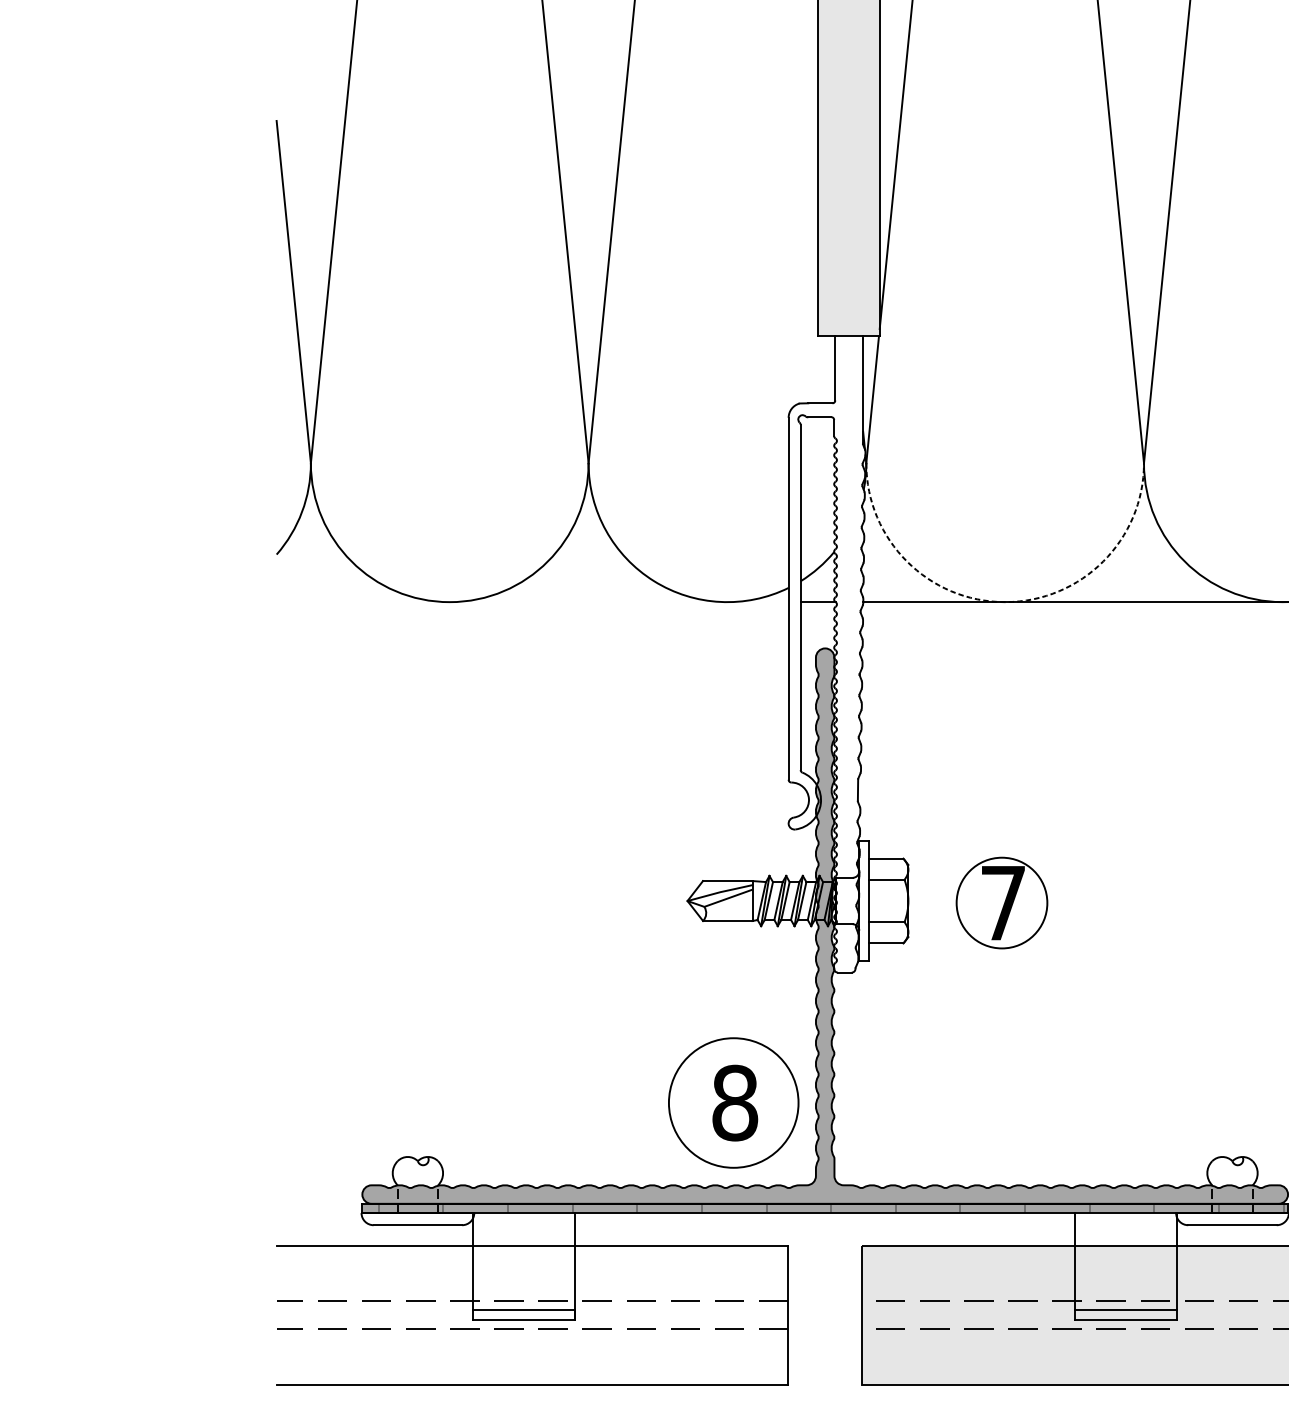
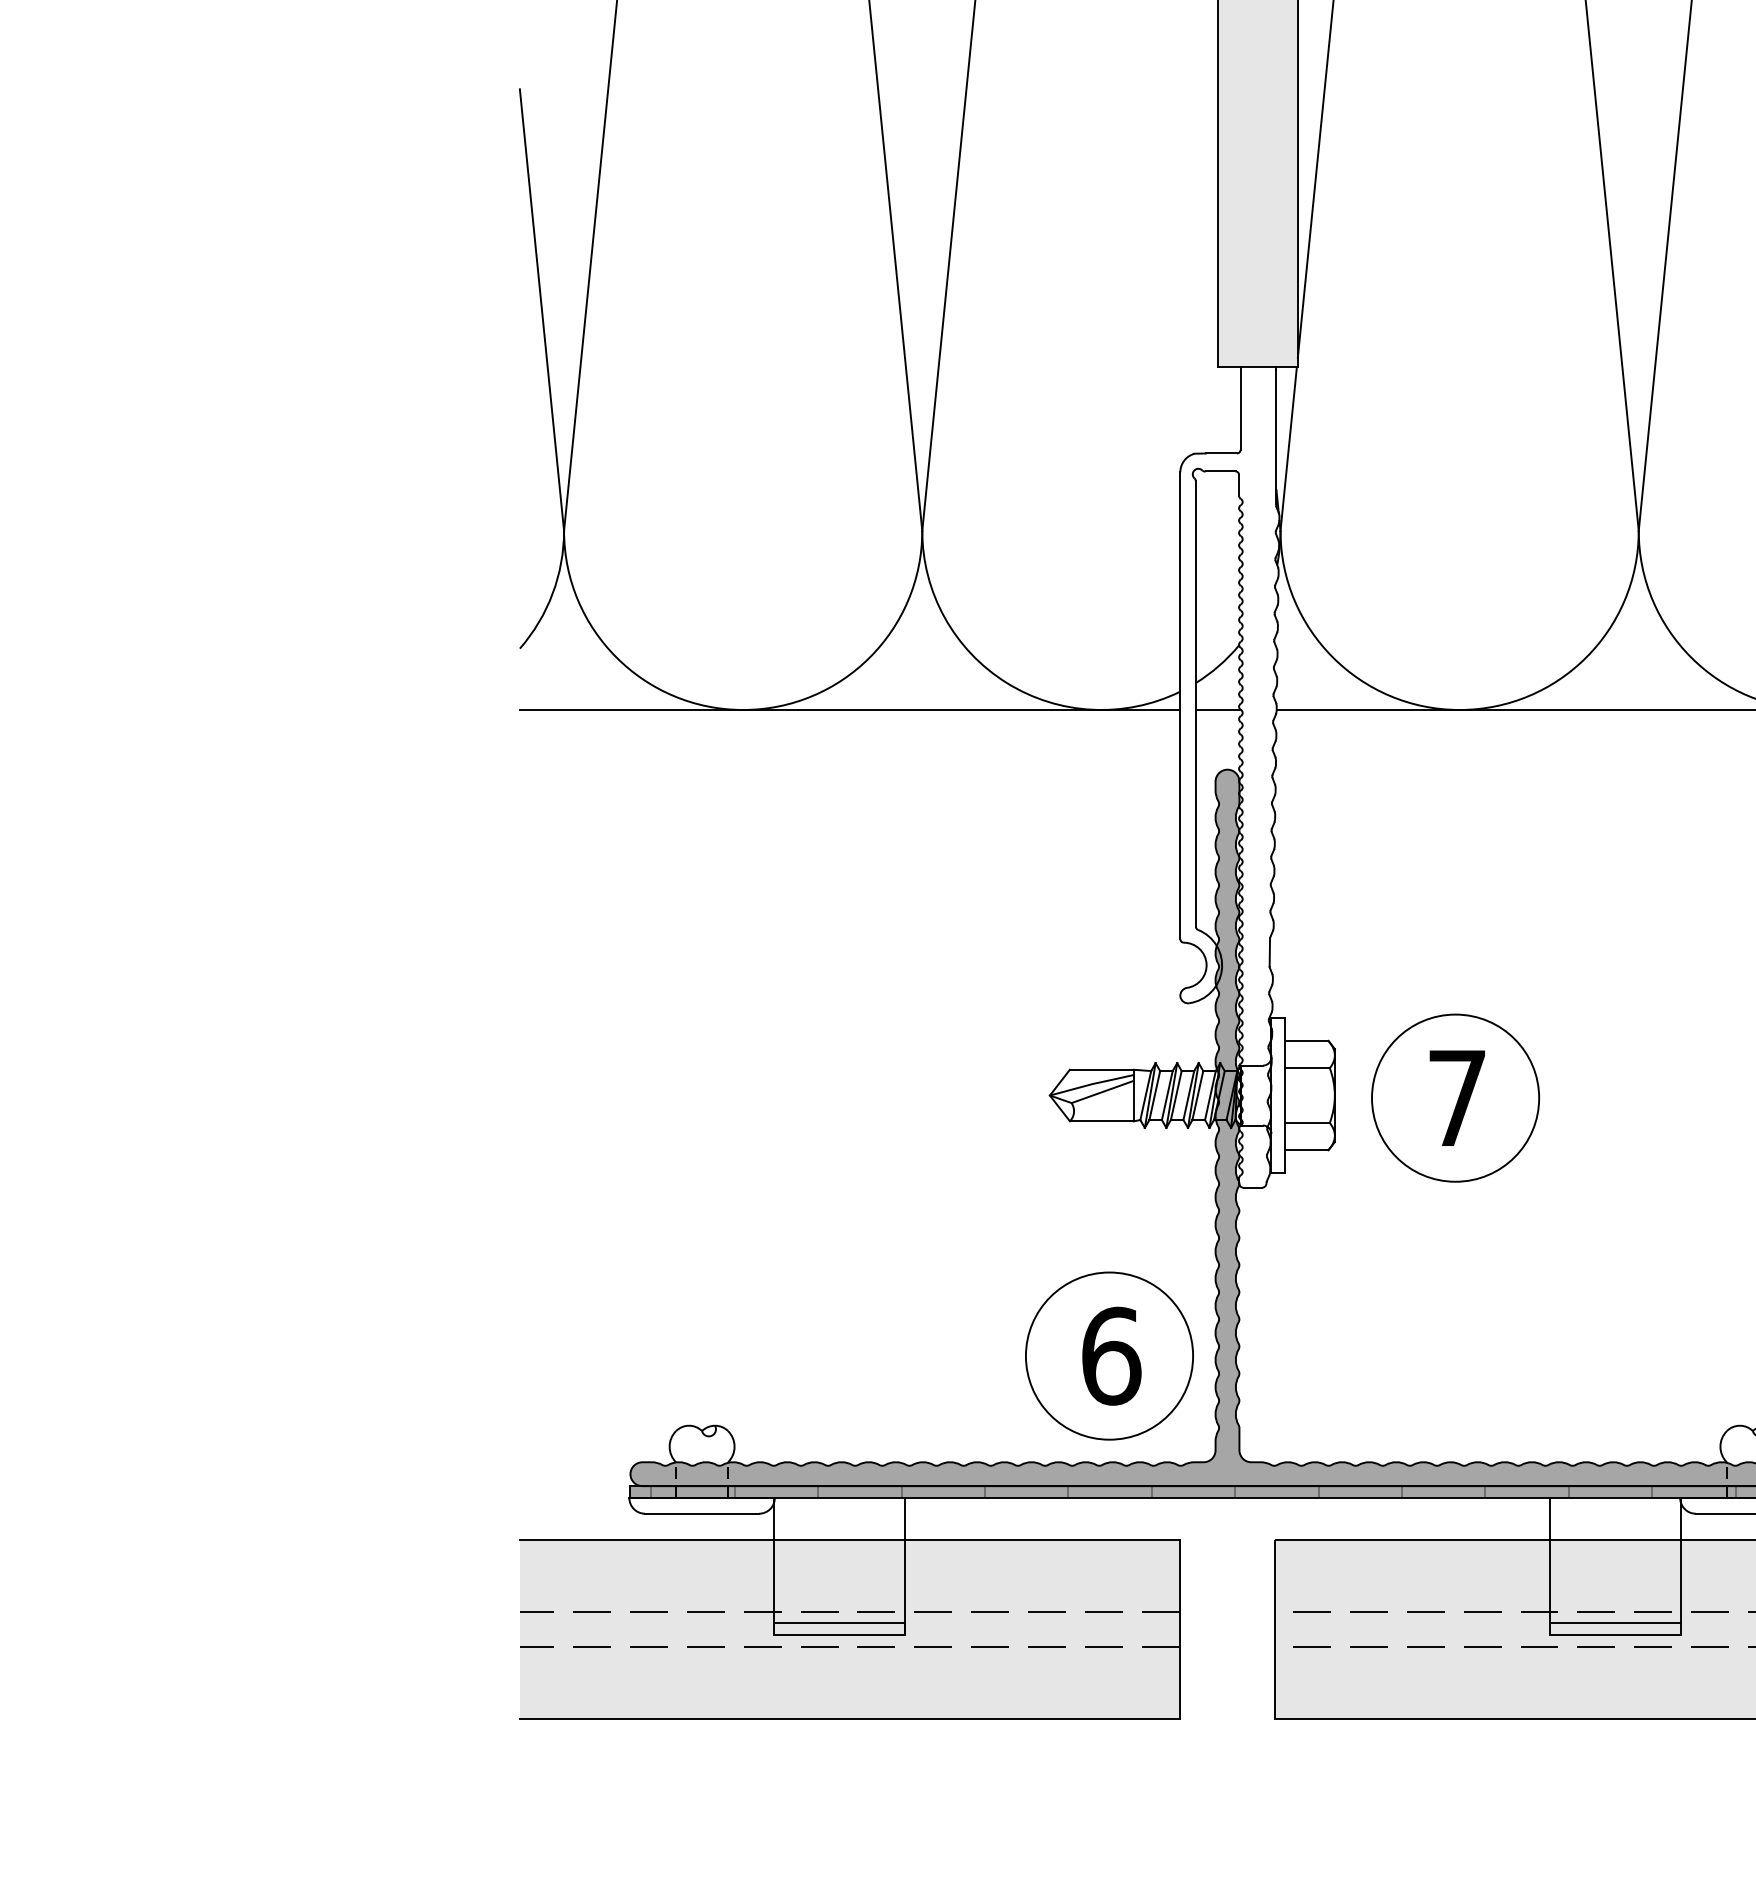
line: (532, 601) -> (849, 709), added
arc: (1005, 601) -> (1459, 709), dashed -> solid
circle: (1001, 902) -> (1455, 1097), size x1.43
text: (735, 1102) -> (1111, 1355), 8 -> 6
fill: (532, 1314) -> (849, 1629), added

